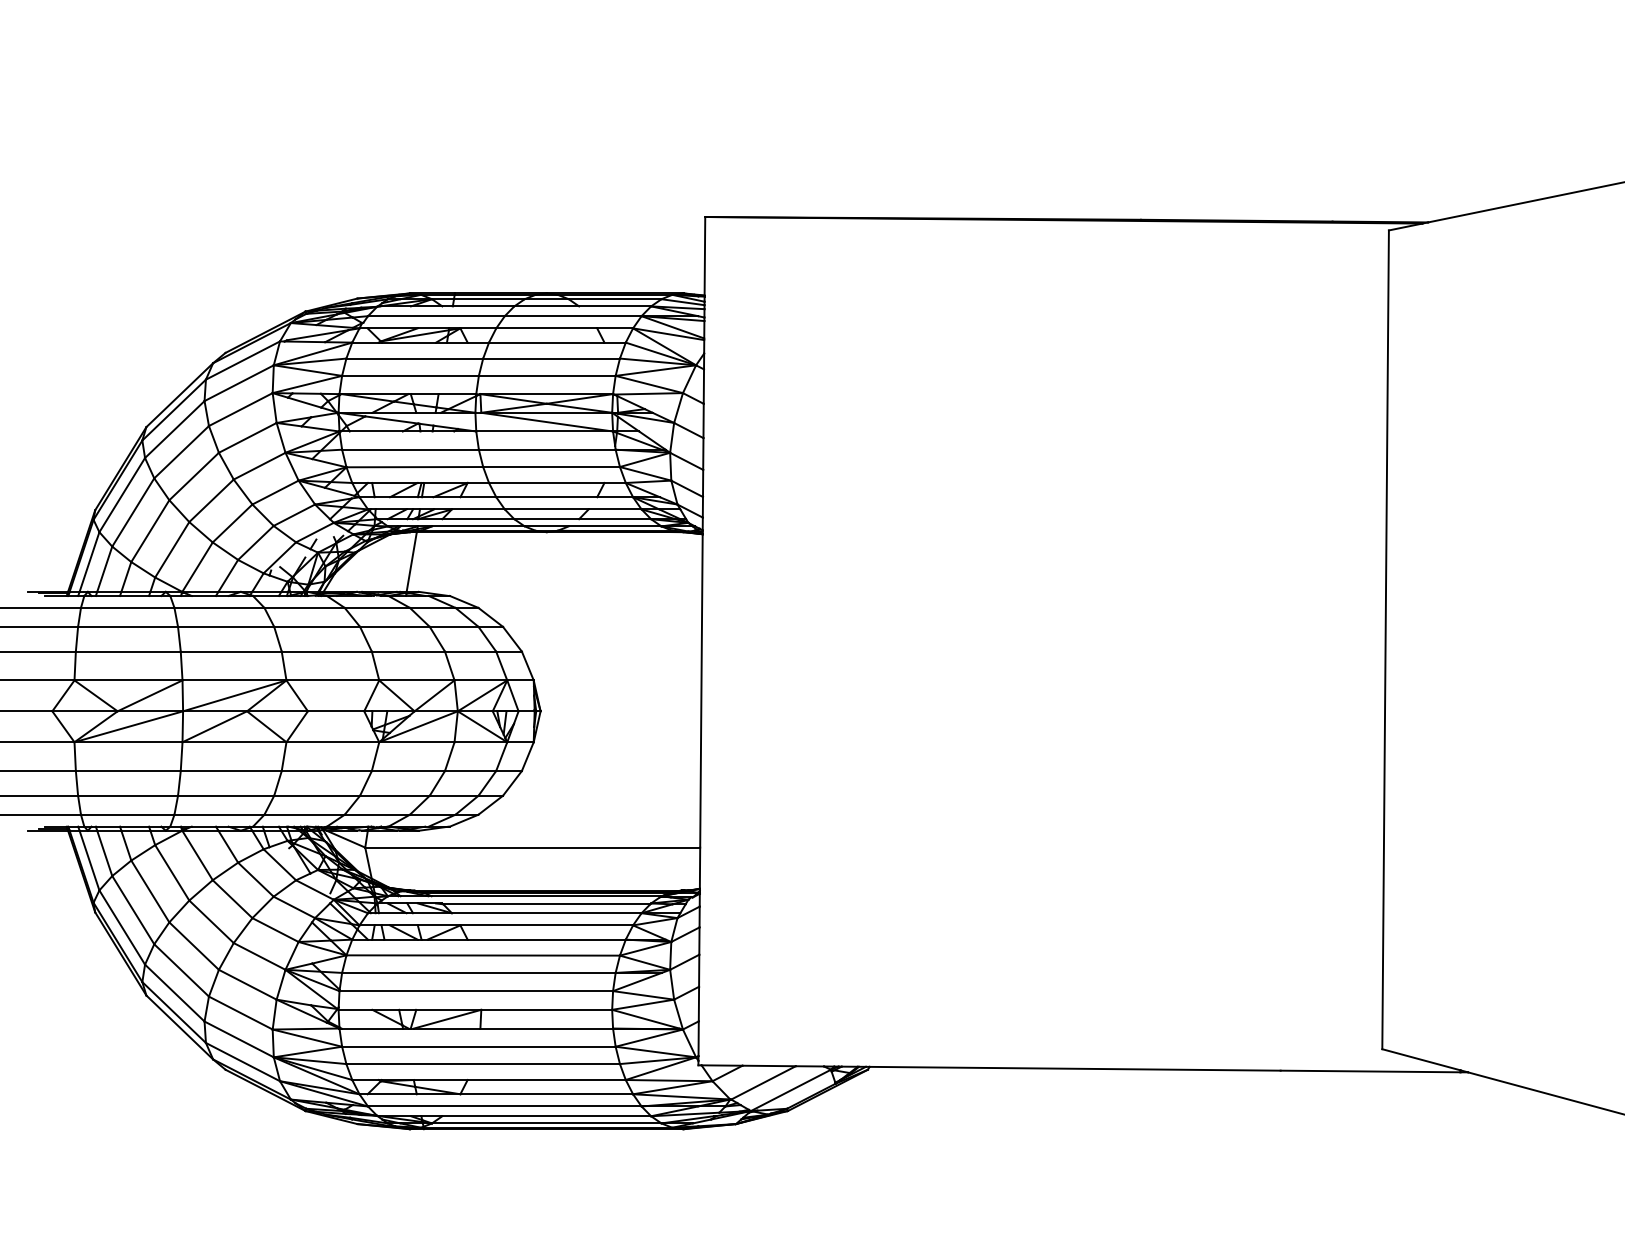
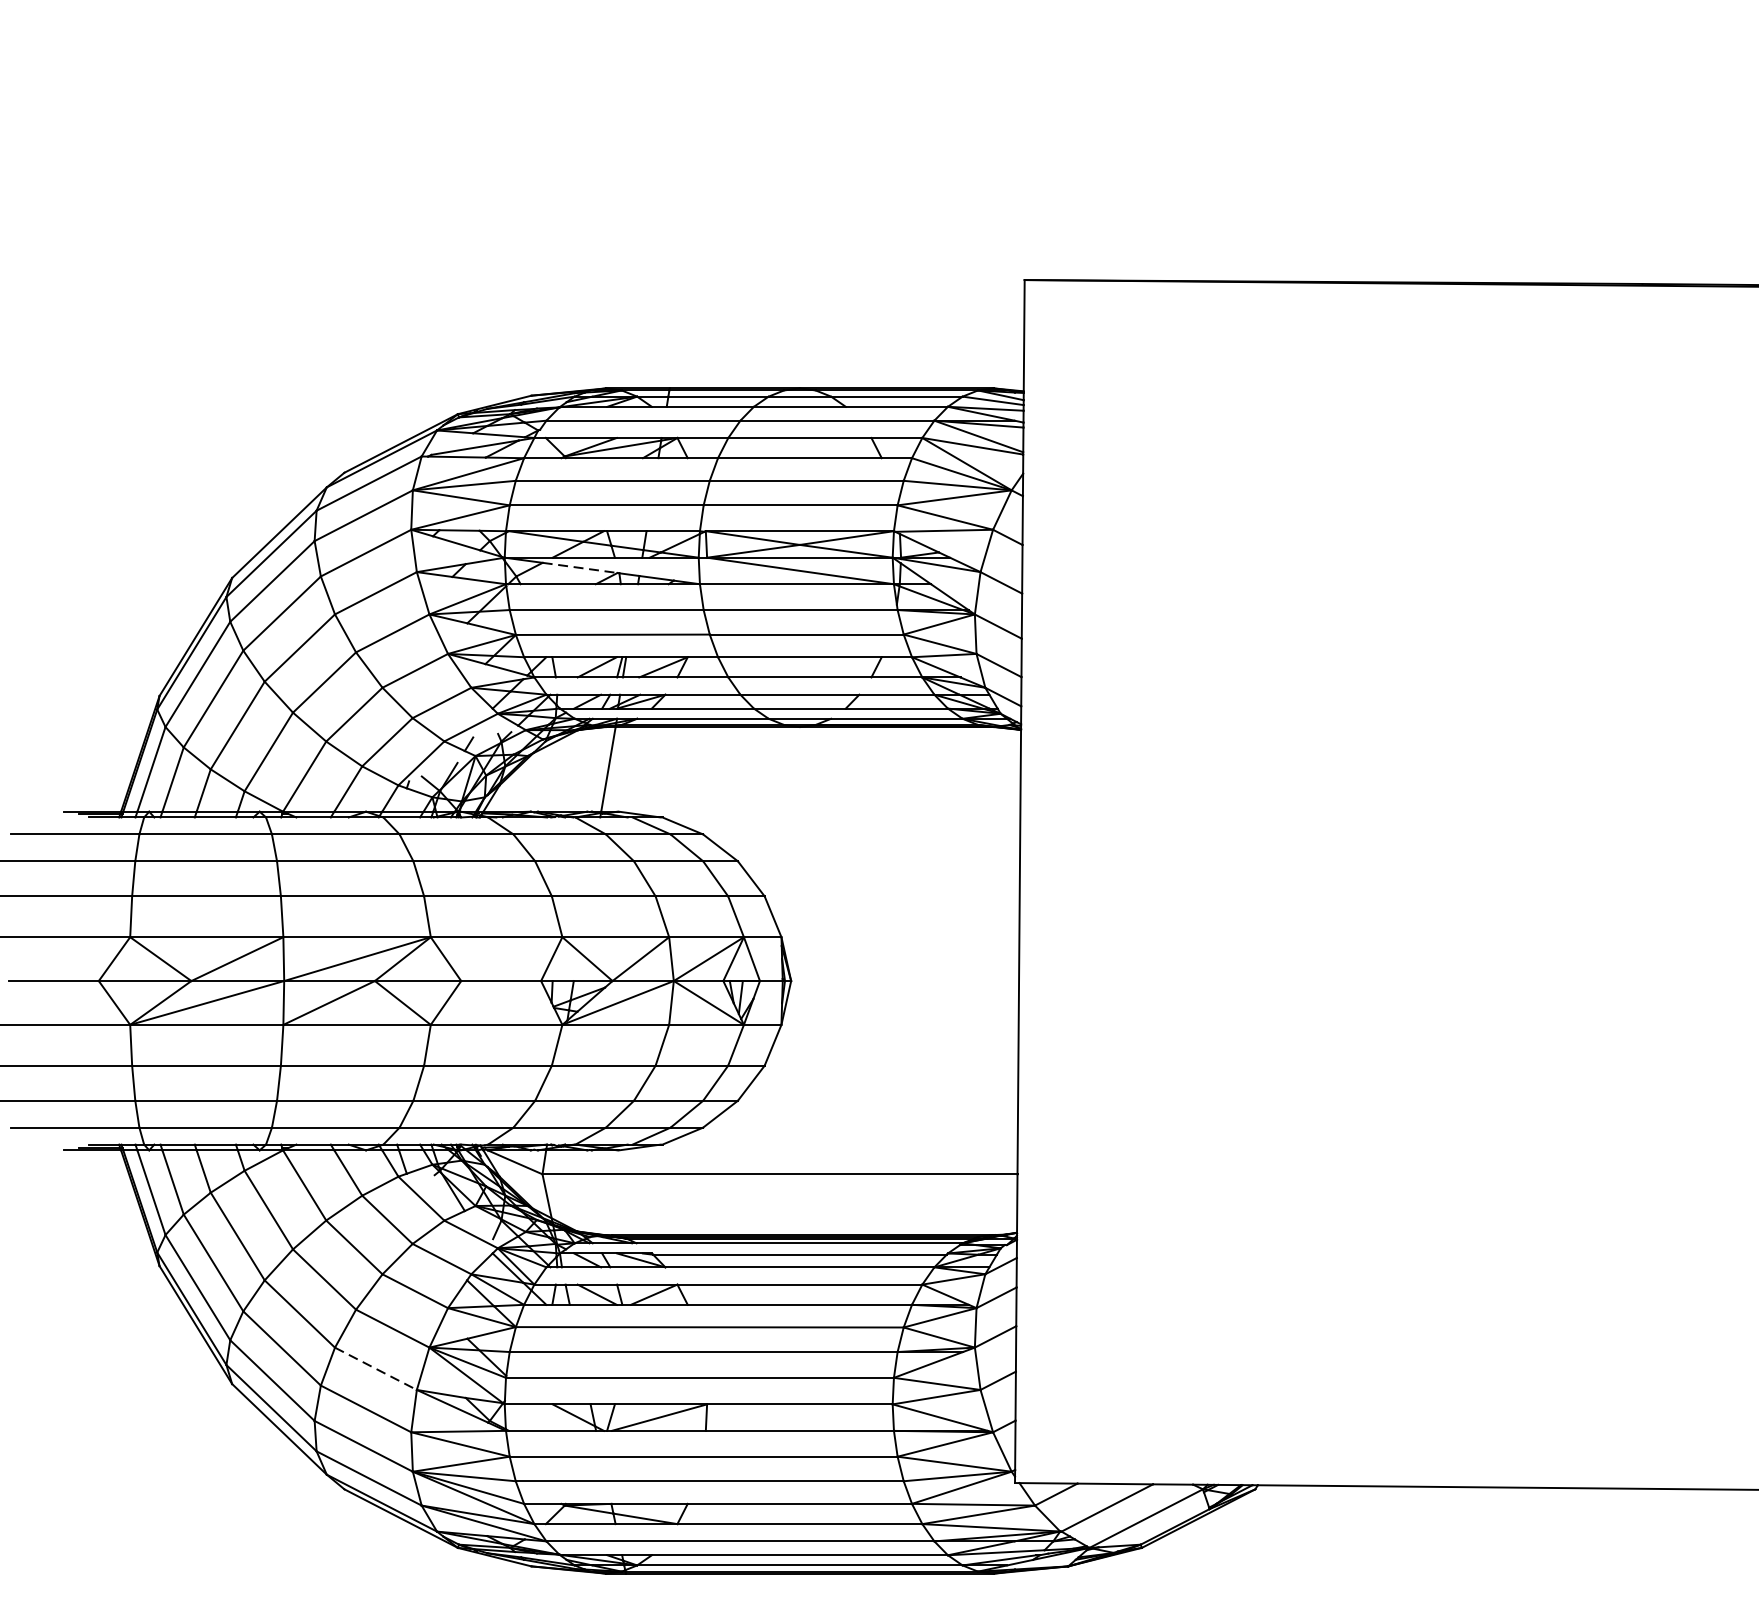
line: (391, 420) -> (579, 568), solid -> dashed
line: (248, 984) -> (376, 1368), solid -> dashed

